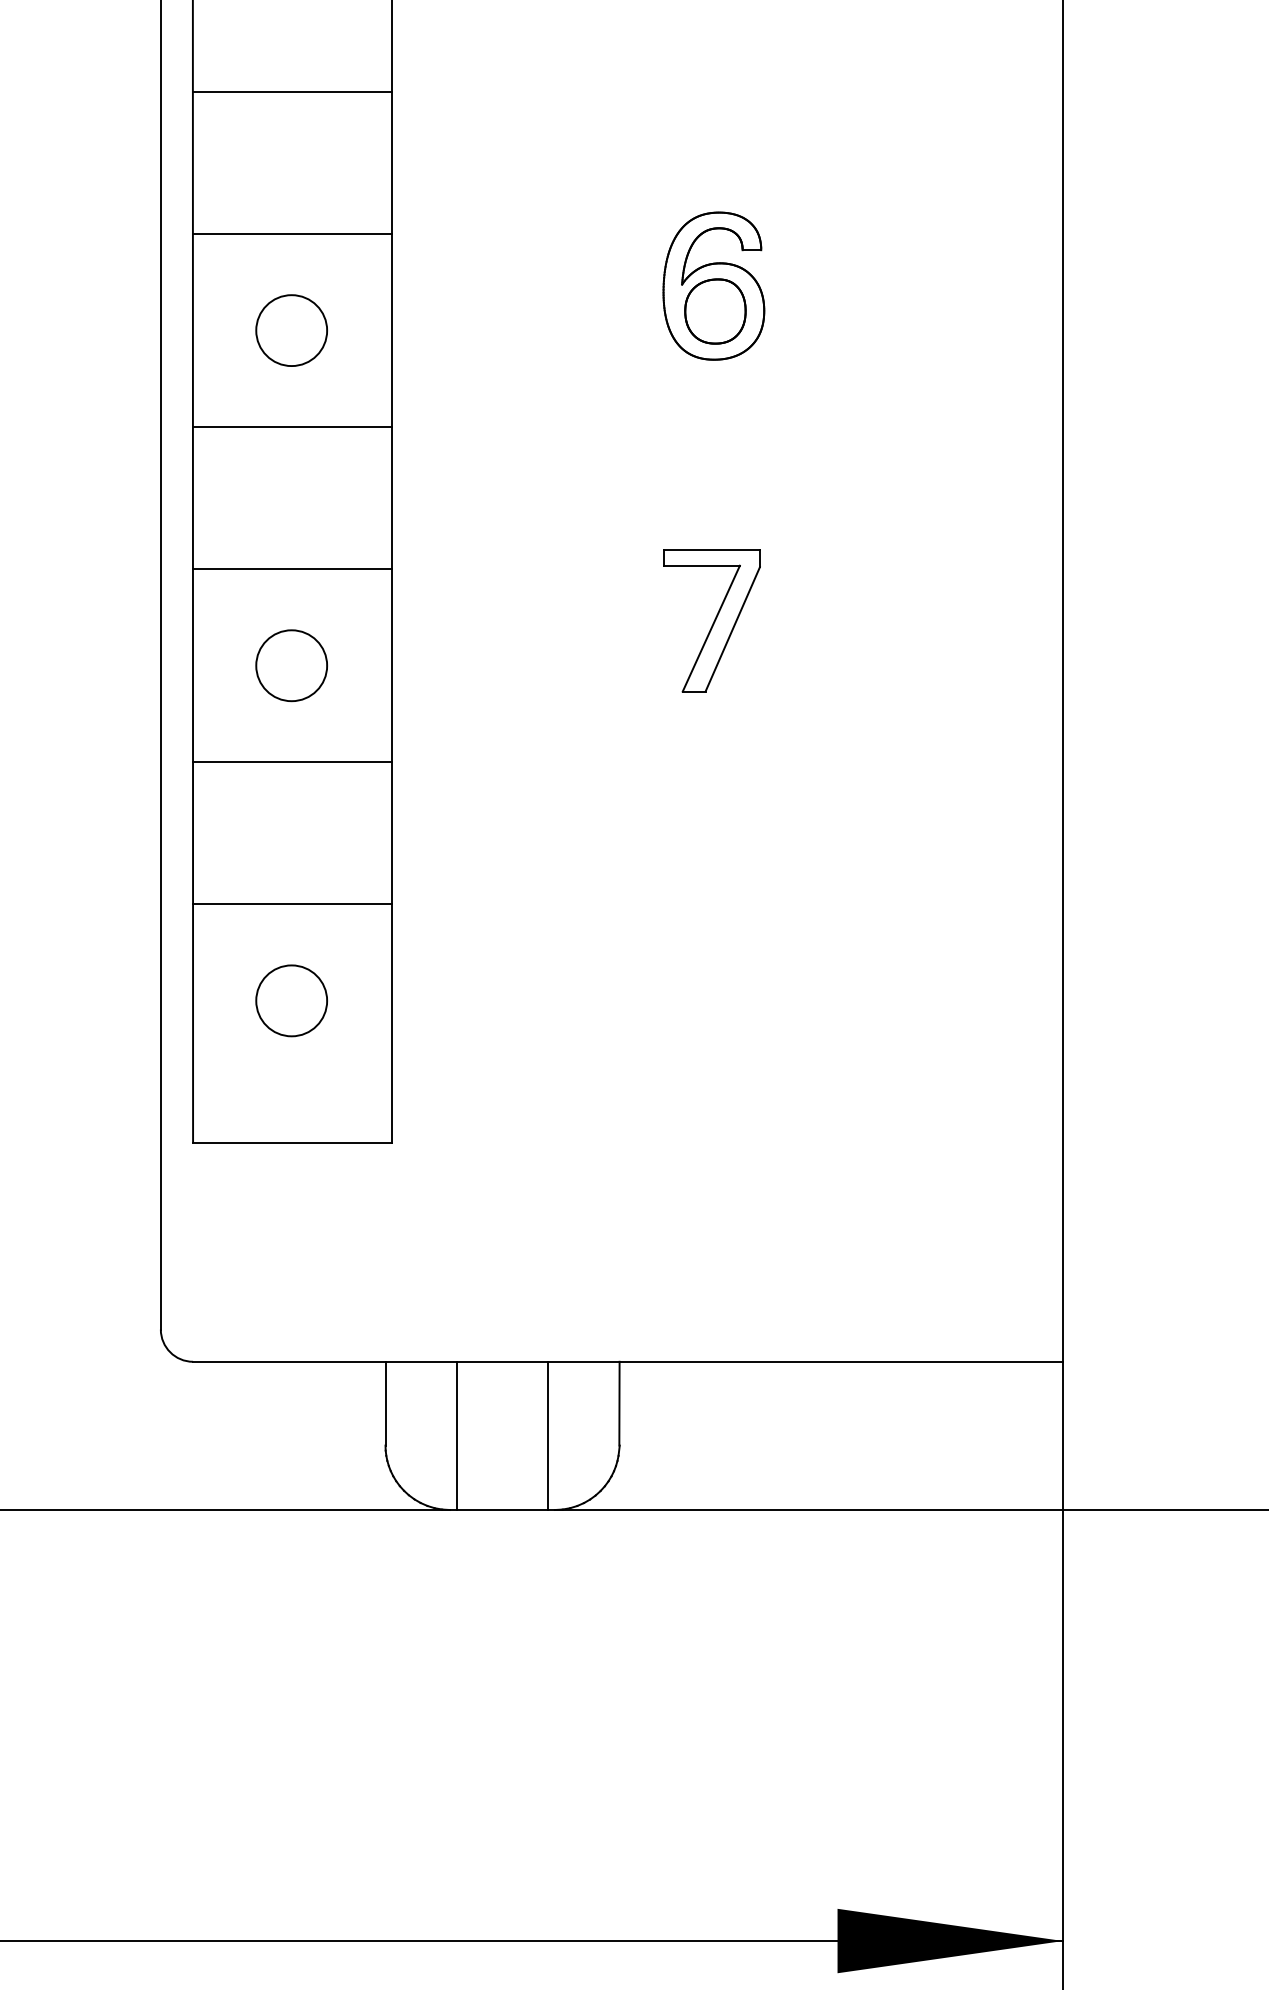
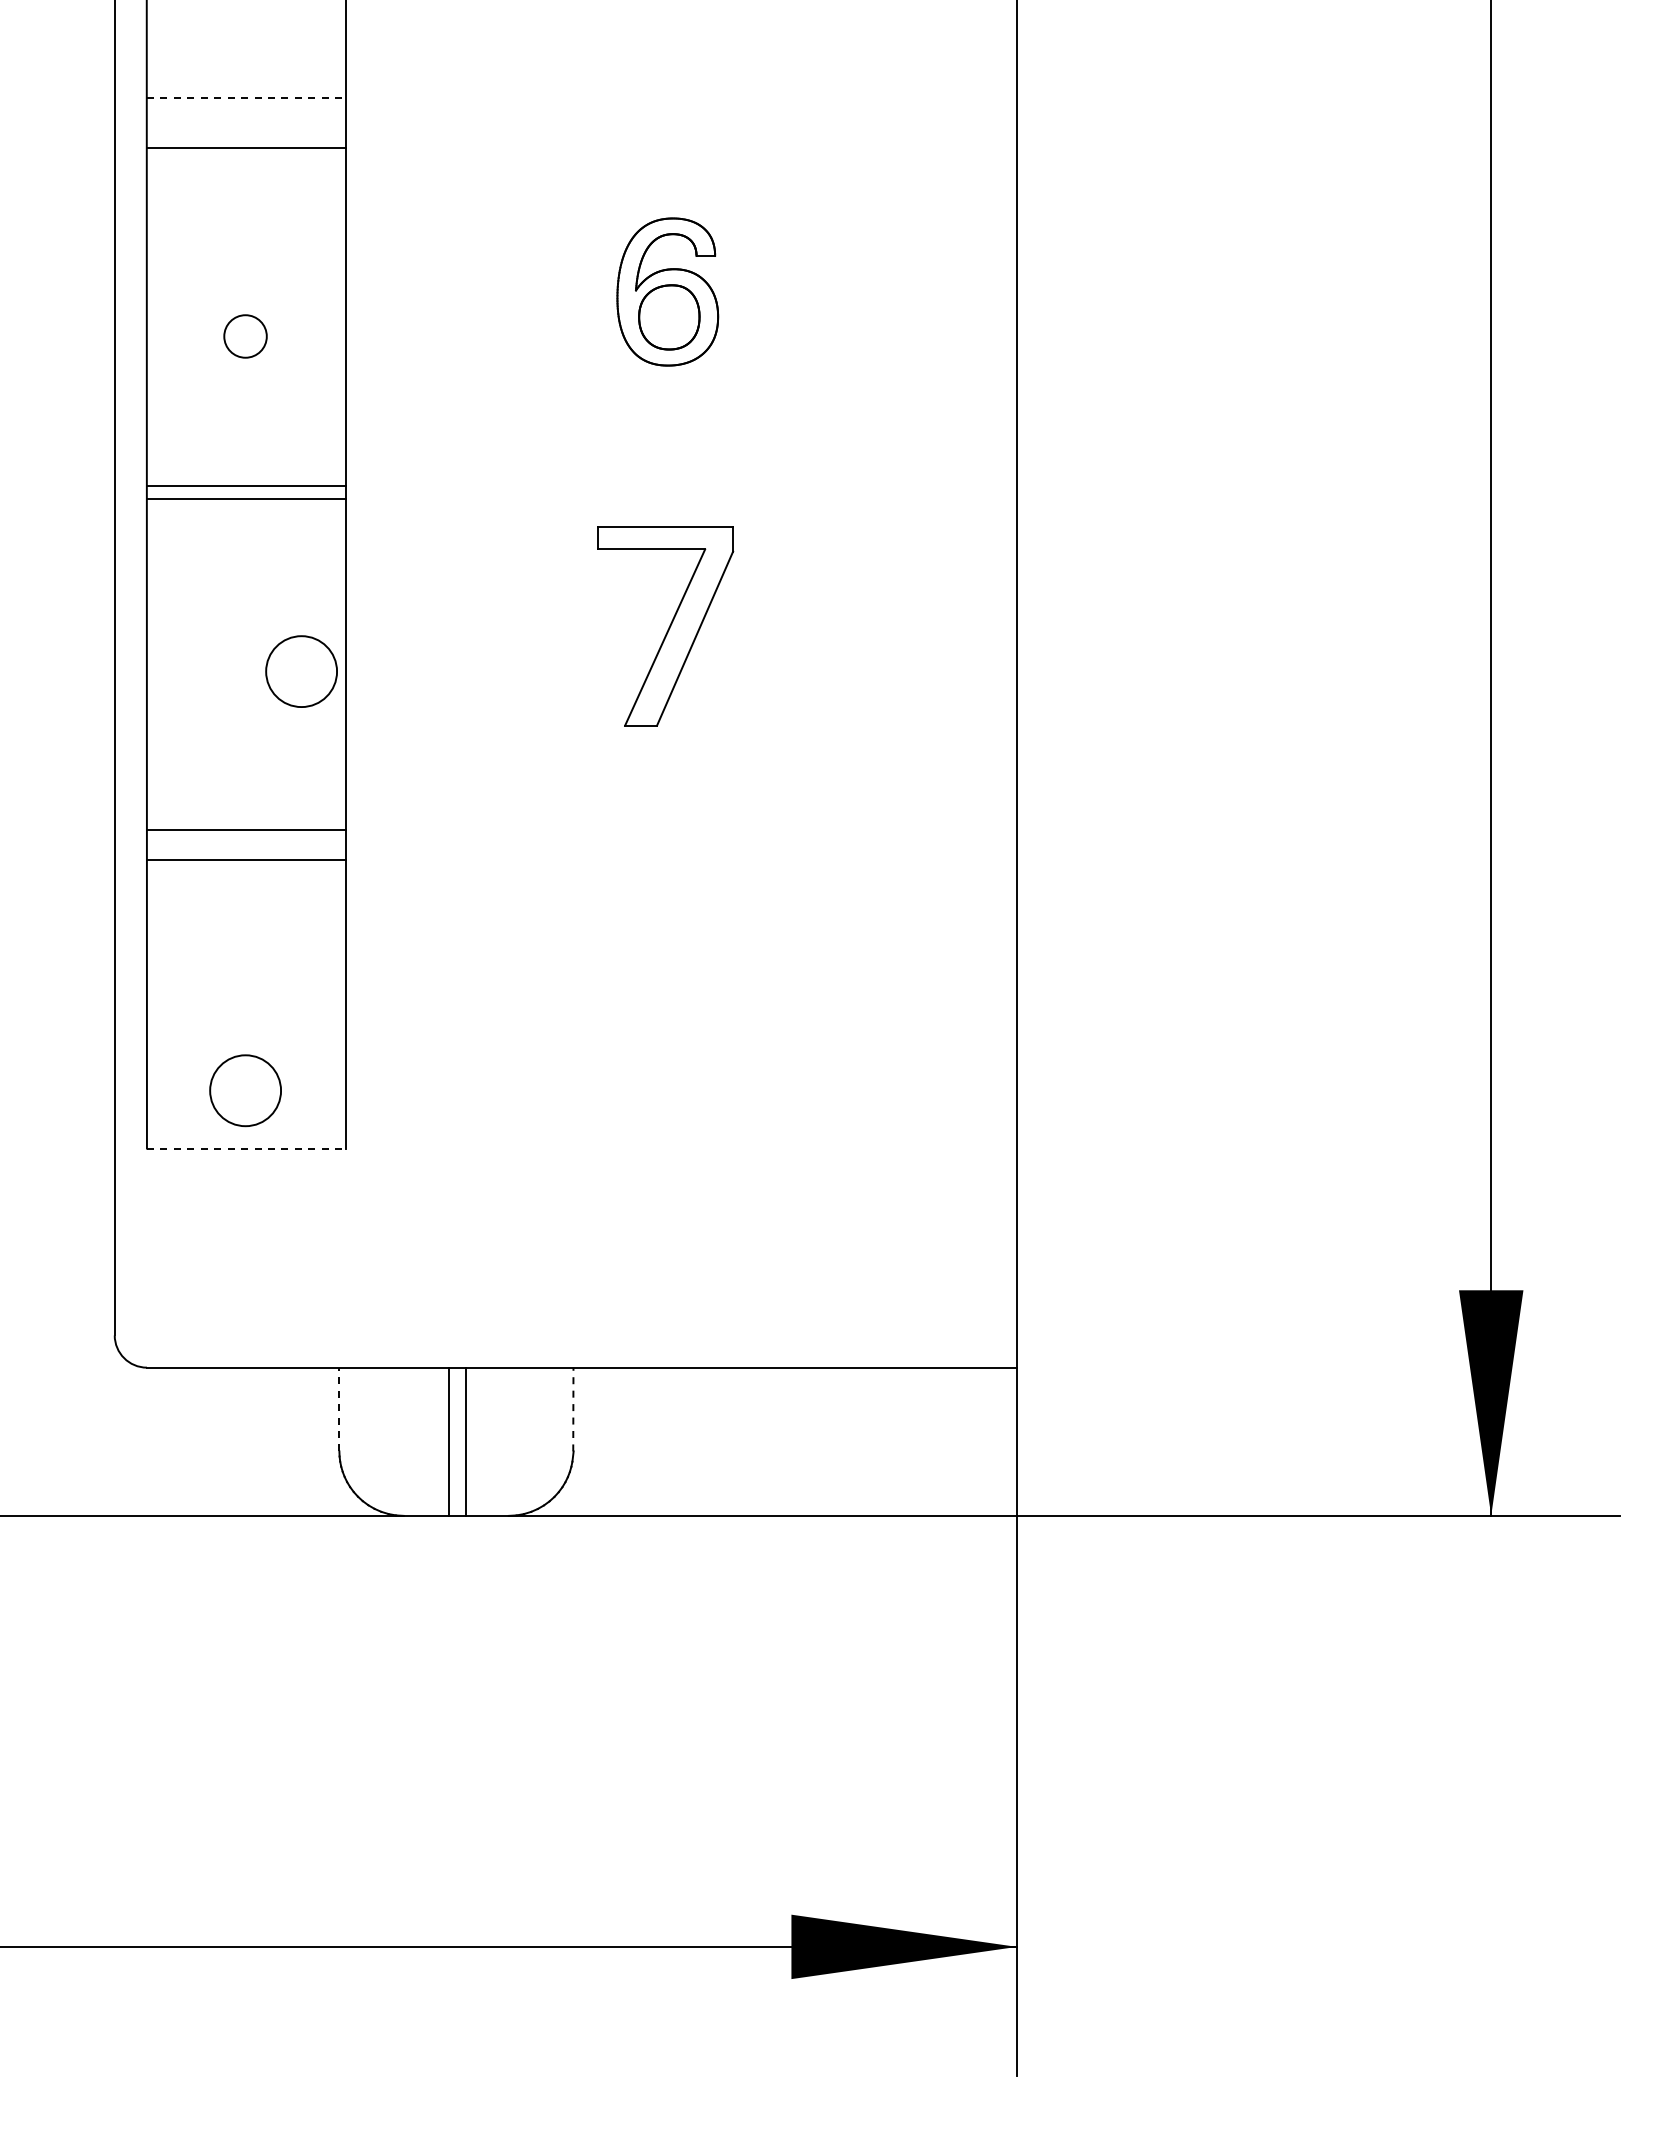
line: (292, 92) -> (246, 98), solid -> dashed
line: (291, 233) -> (245, 147), moved
circle: (291, 330) -> (245, 336), size x0.6
line: (291, 427) -> (245, 499), moved
line: (291, 568) -> (245, 485), moved
part: (711, 620) -> (665, 626), size x1.4
circle: (291, 665) -> (301, 671), moved
line: (291, 762) -> (245, 860), moved
line: (291, 904) -> (245, 830), moved
circle: (291, 1000) -> (245, 1090), moved
line: (292, 1142) -> (246, 1148), solid -> dashed
line: (385, 1403) -> (339, 1409), solid -> dashed
line: (619, 1403) -> (573, 1409), solid -> dashed
line: (456, 1435) -> (465, 1441), moved
line: (547, 1435) -> (448, 1441), moved

